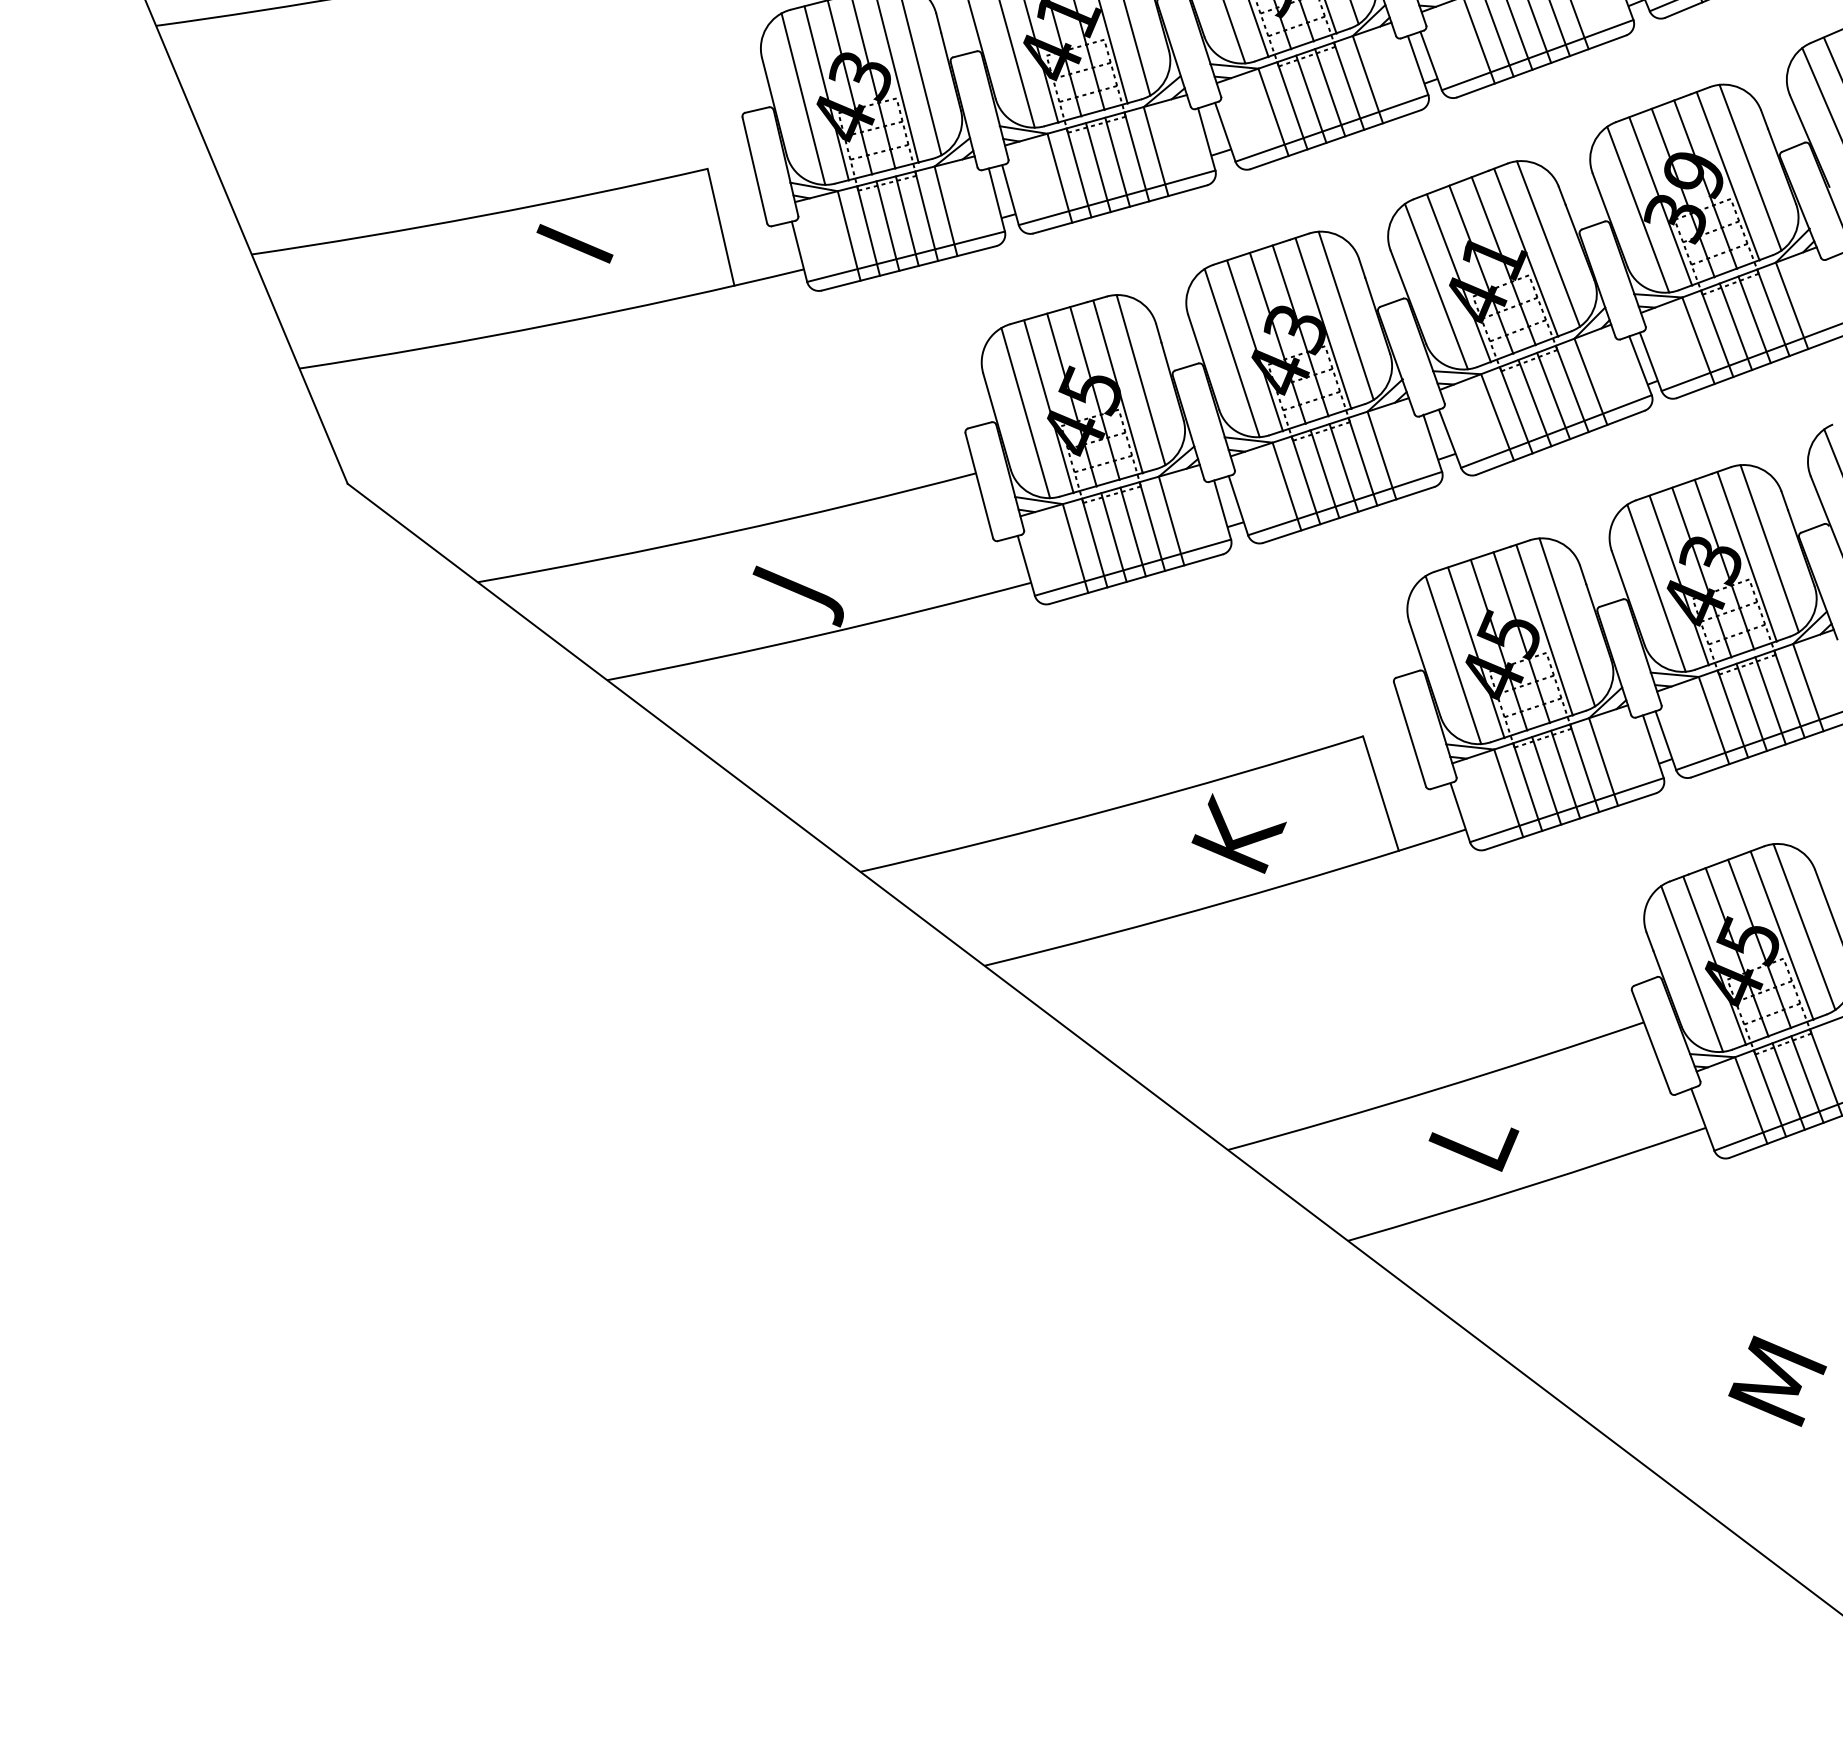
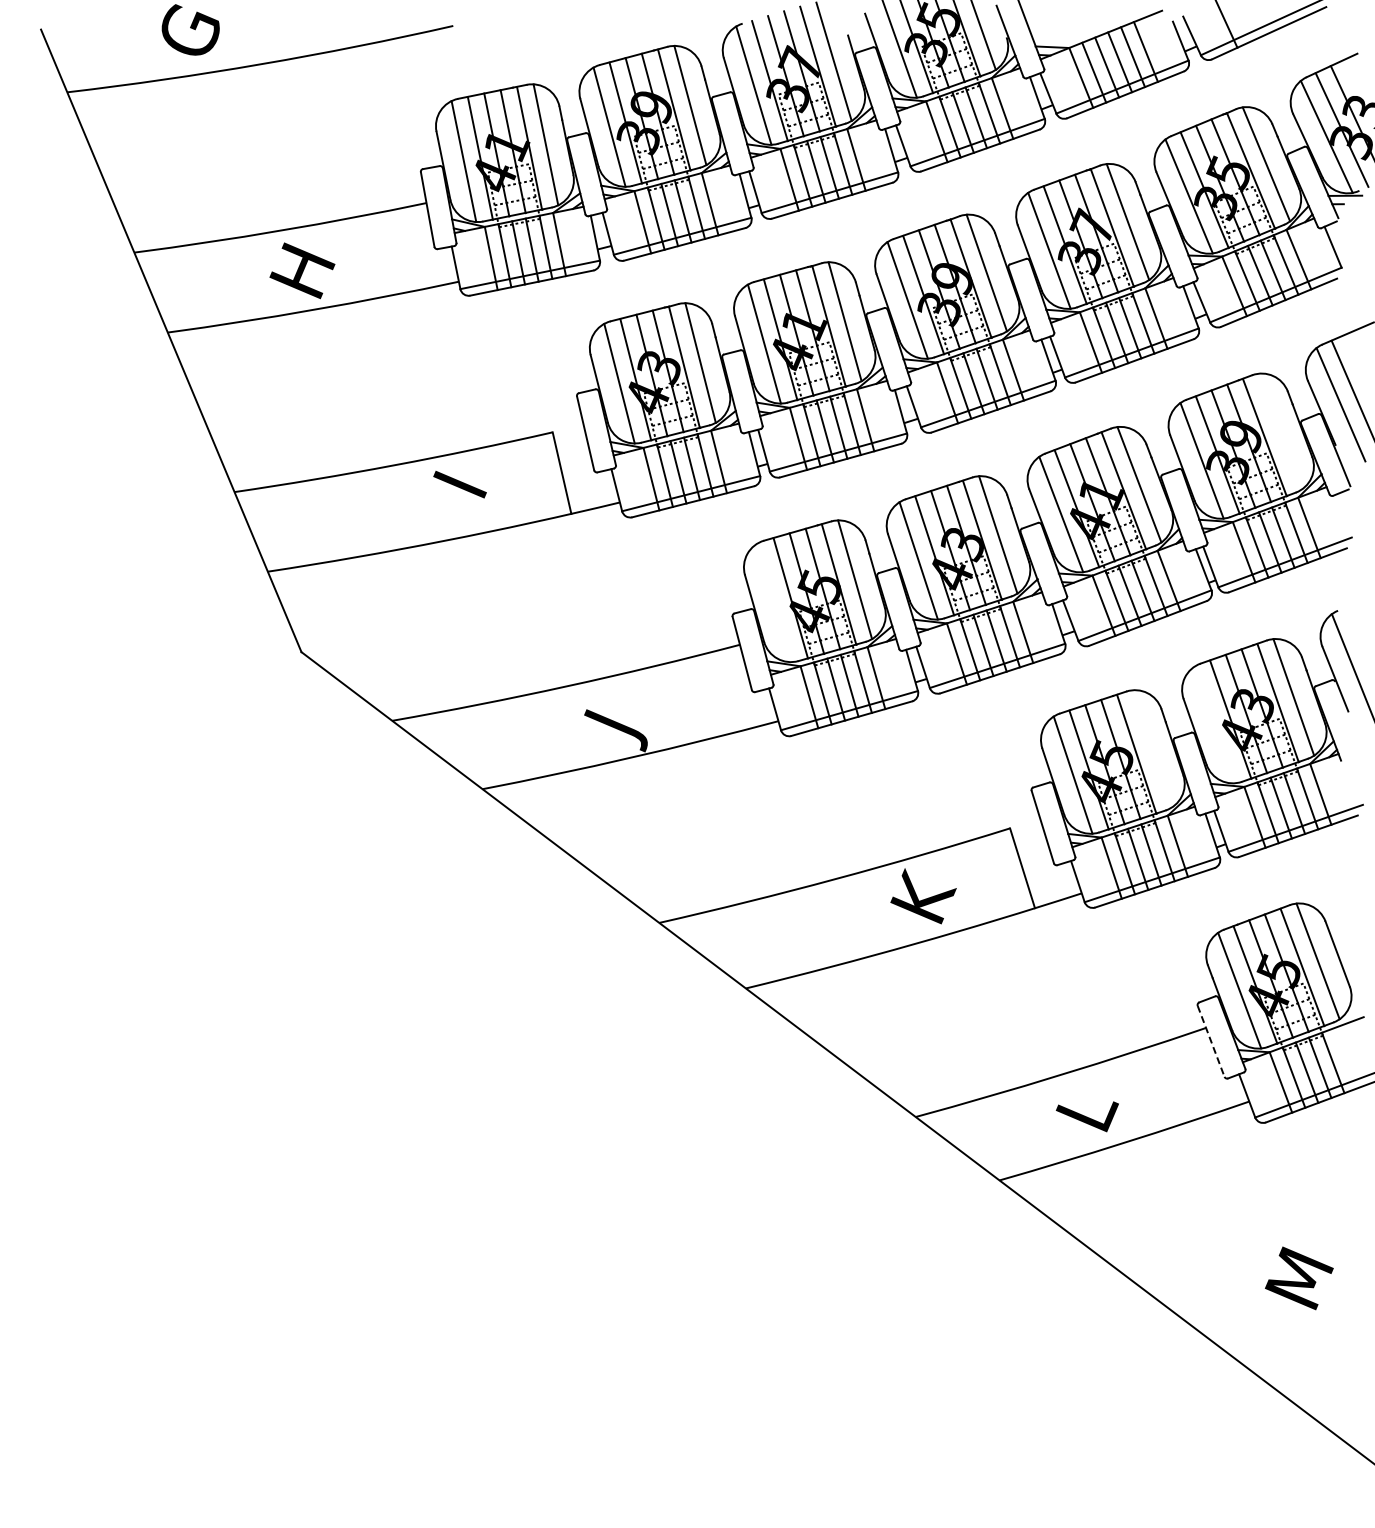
line: (1750, 167) -> (1280, 431), removed
line: (1025, 412) -> (774, 602), removed
line: (1656, 587) -> (1214, 724), removed
line: (1567, 621) -> (1152, 748), removed
line: (1651, 1043) -> (1211, 1042), solid -> dashed

